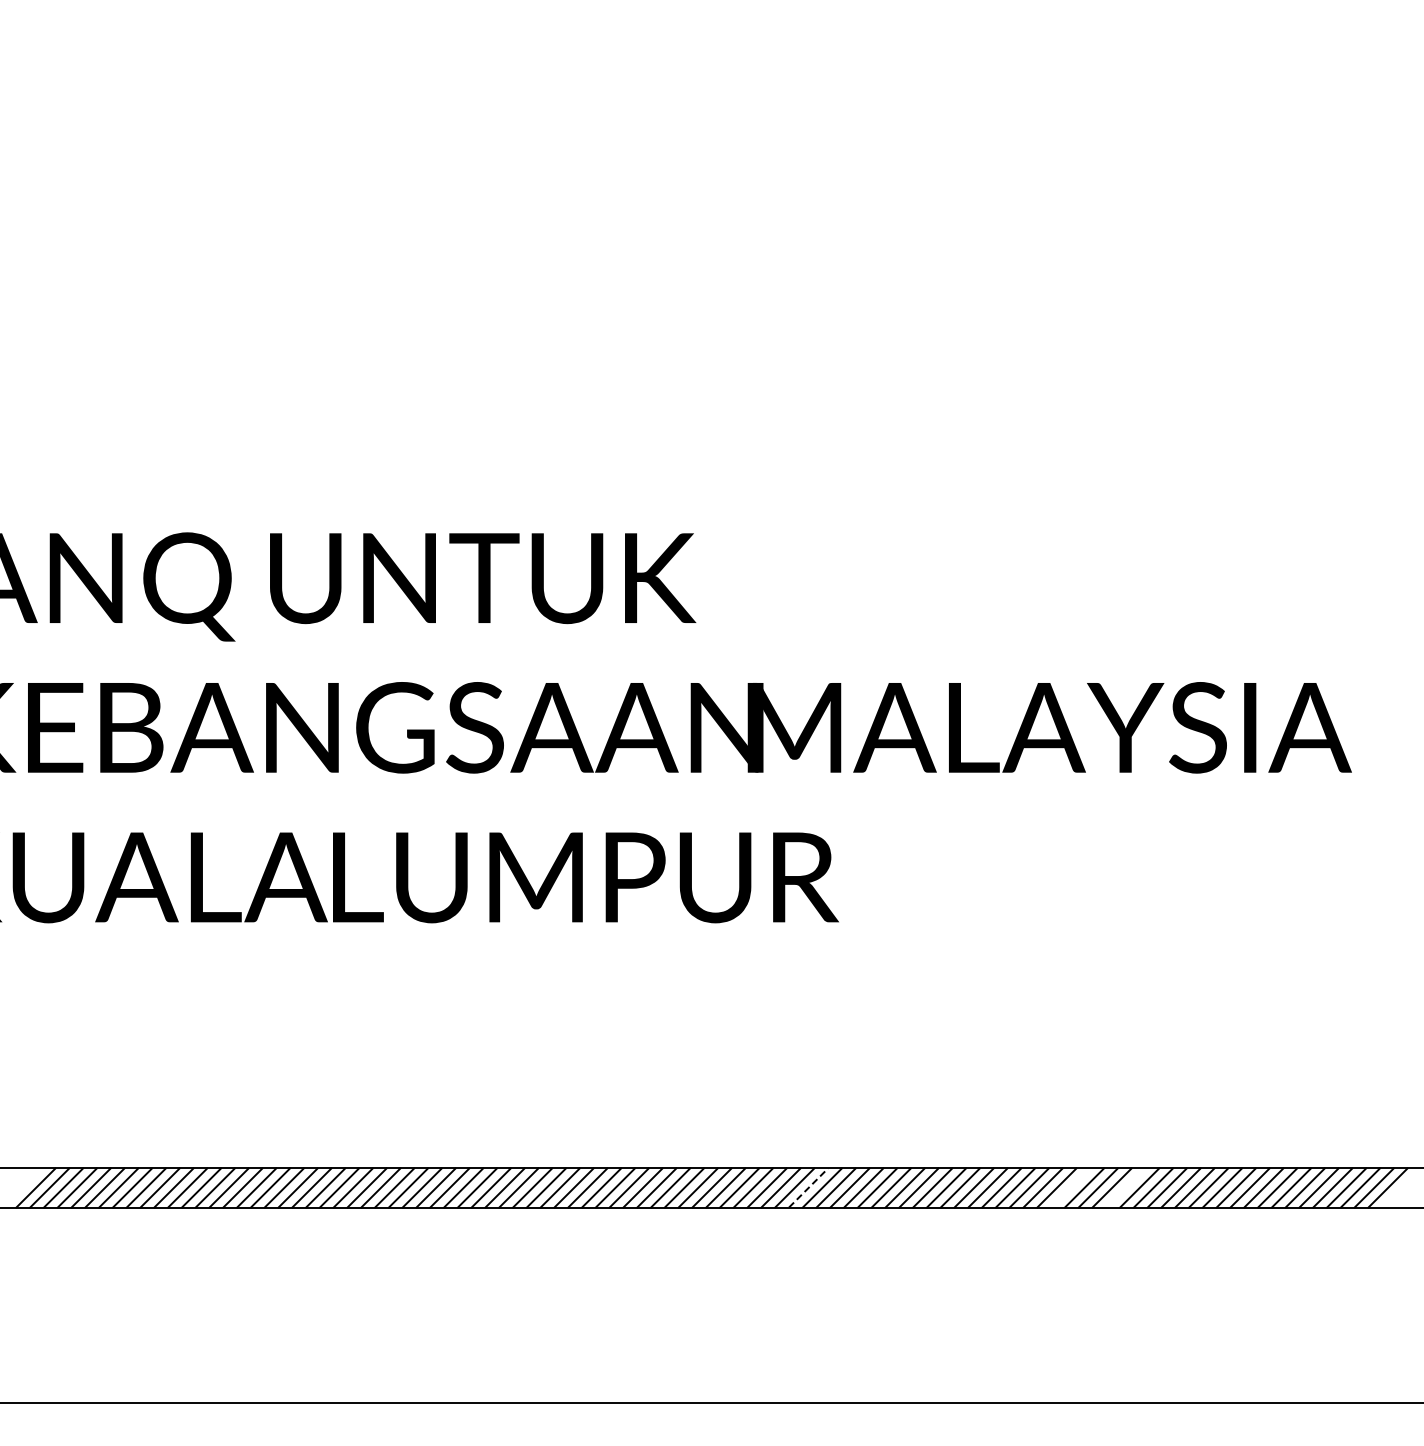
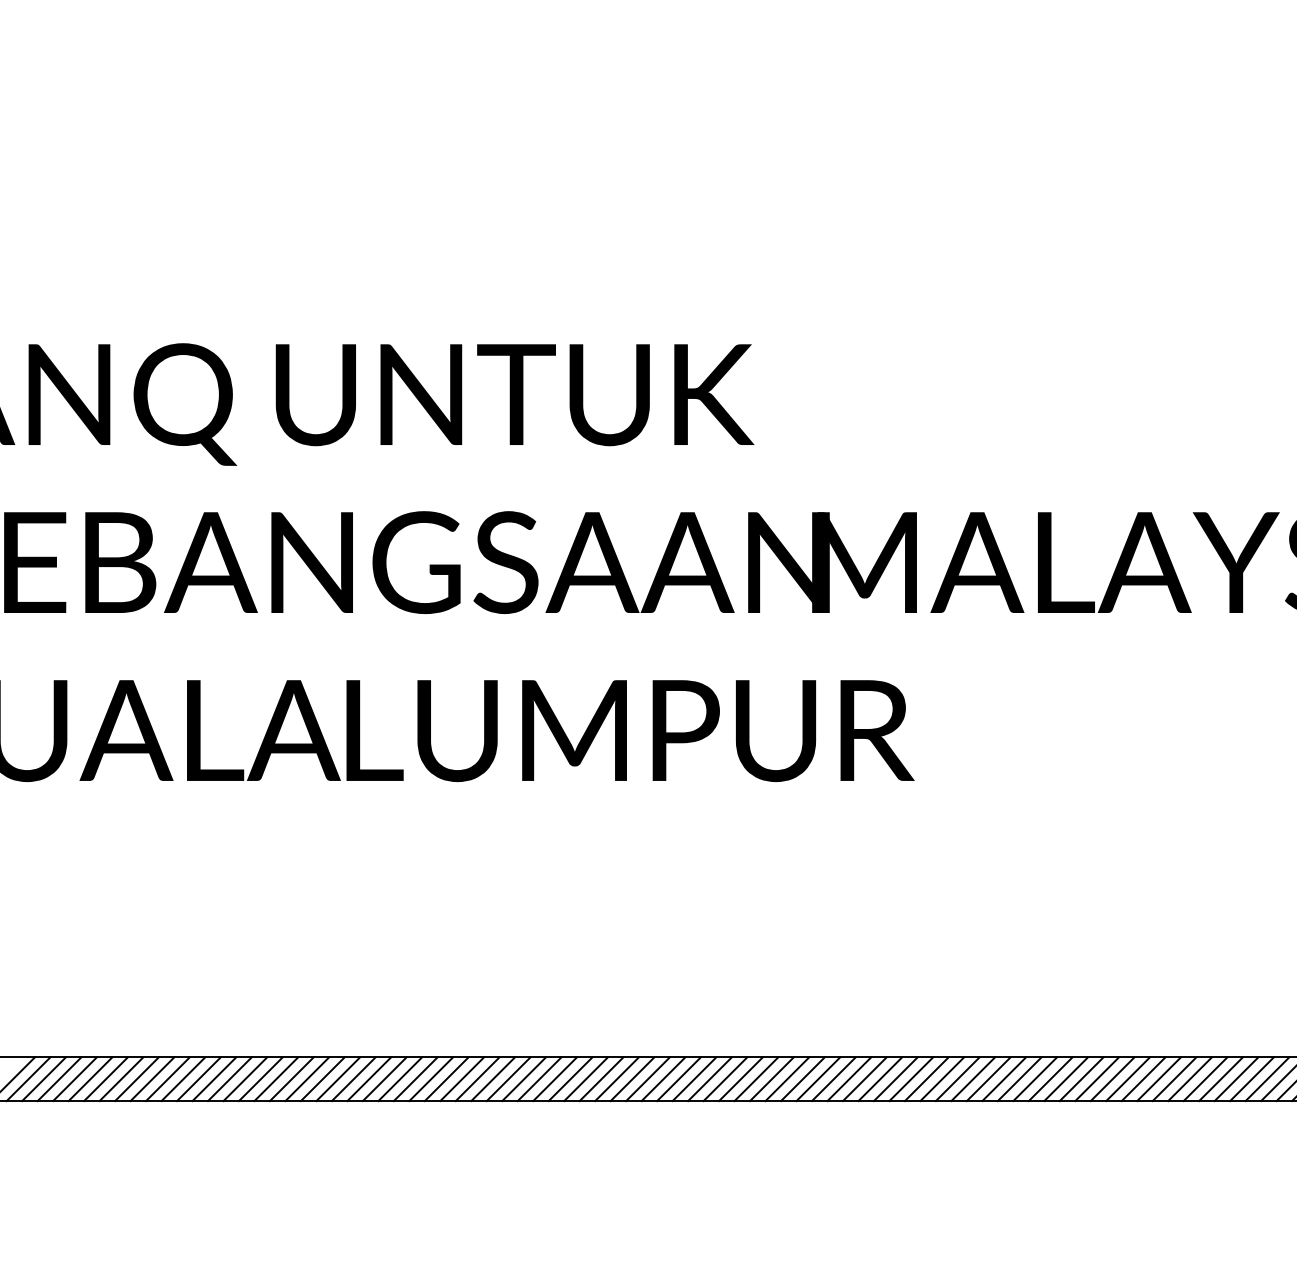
line: (808, 1187) -> (880, 1078), dashed -> solid
line: (1070, 1187) -> (1174, 1078), added
line: (1125, 1187) -> (1236, 1078), added

